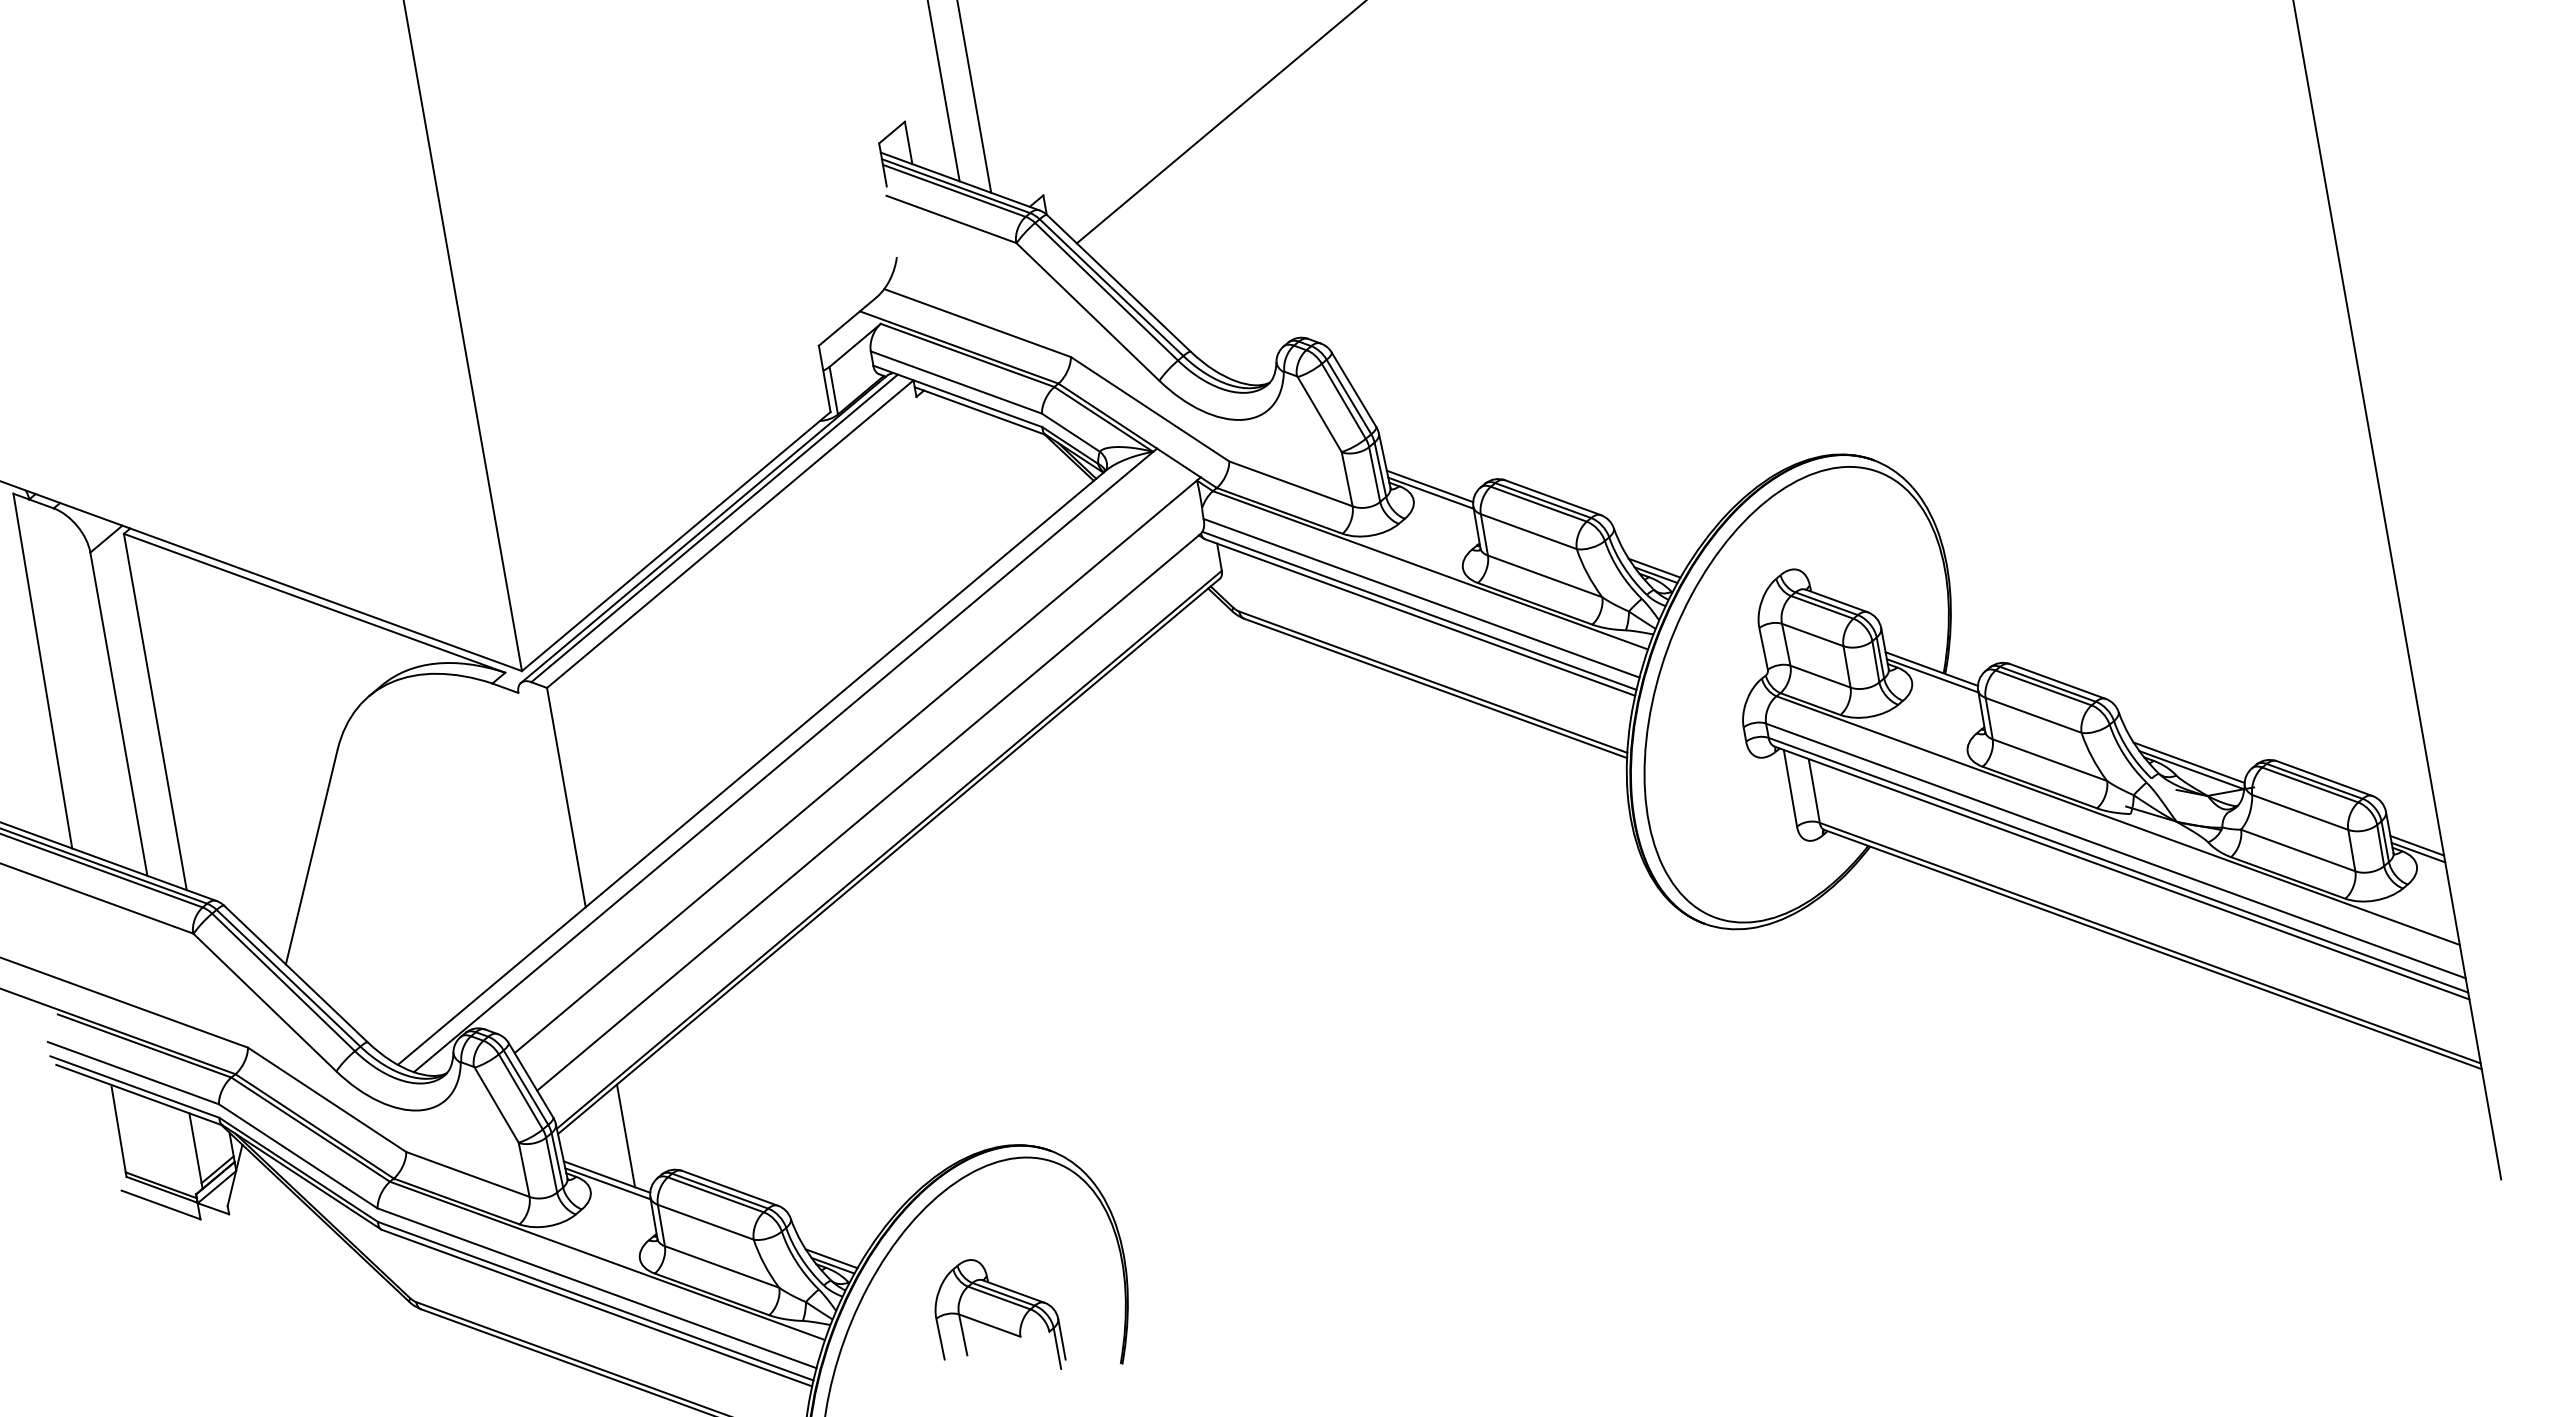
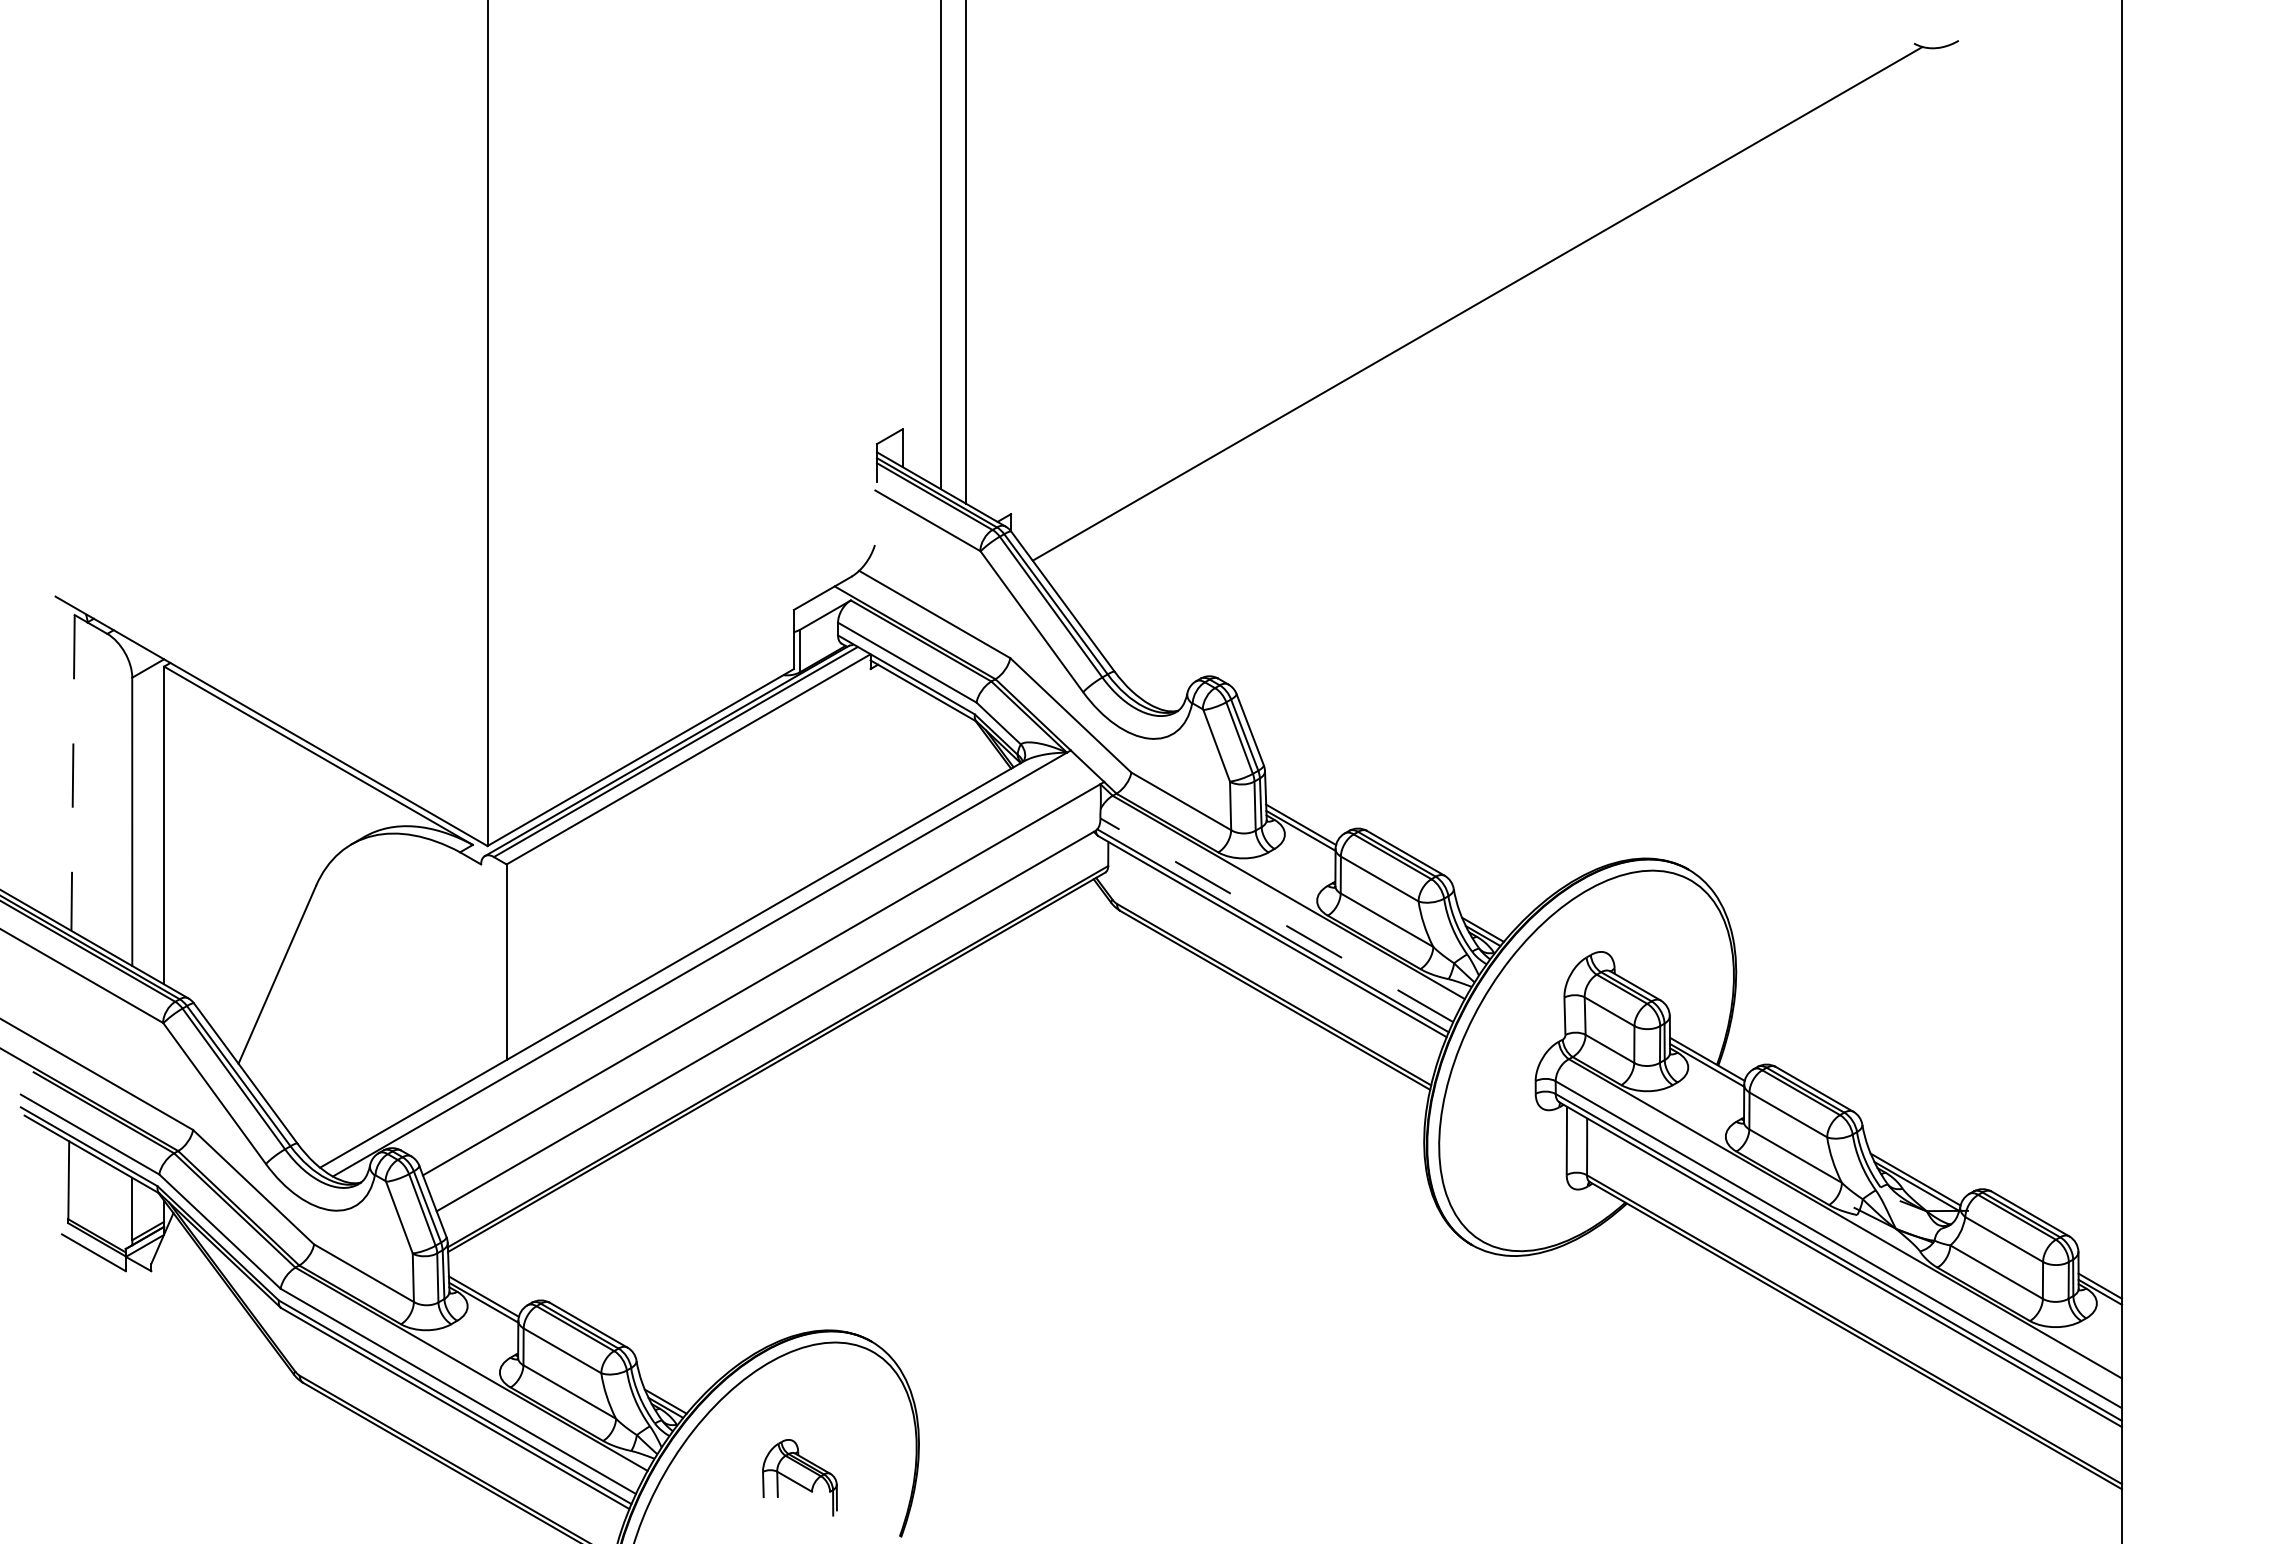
line: (1421, 598) -> (1276, 920), solid -> dashed
line: (43, 670) -> (73, 772), solid -> dashed
line: (625, 1135) -> (506, 1263), removed
part: (996, 1317) -> (799, 1477), size x0.7

